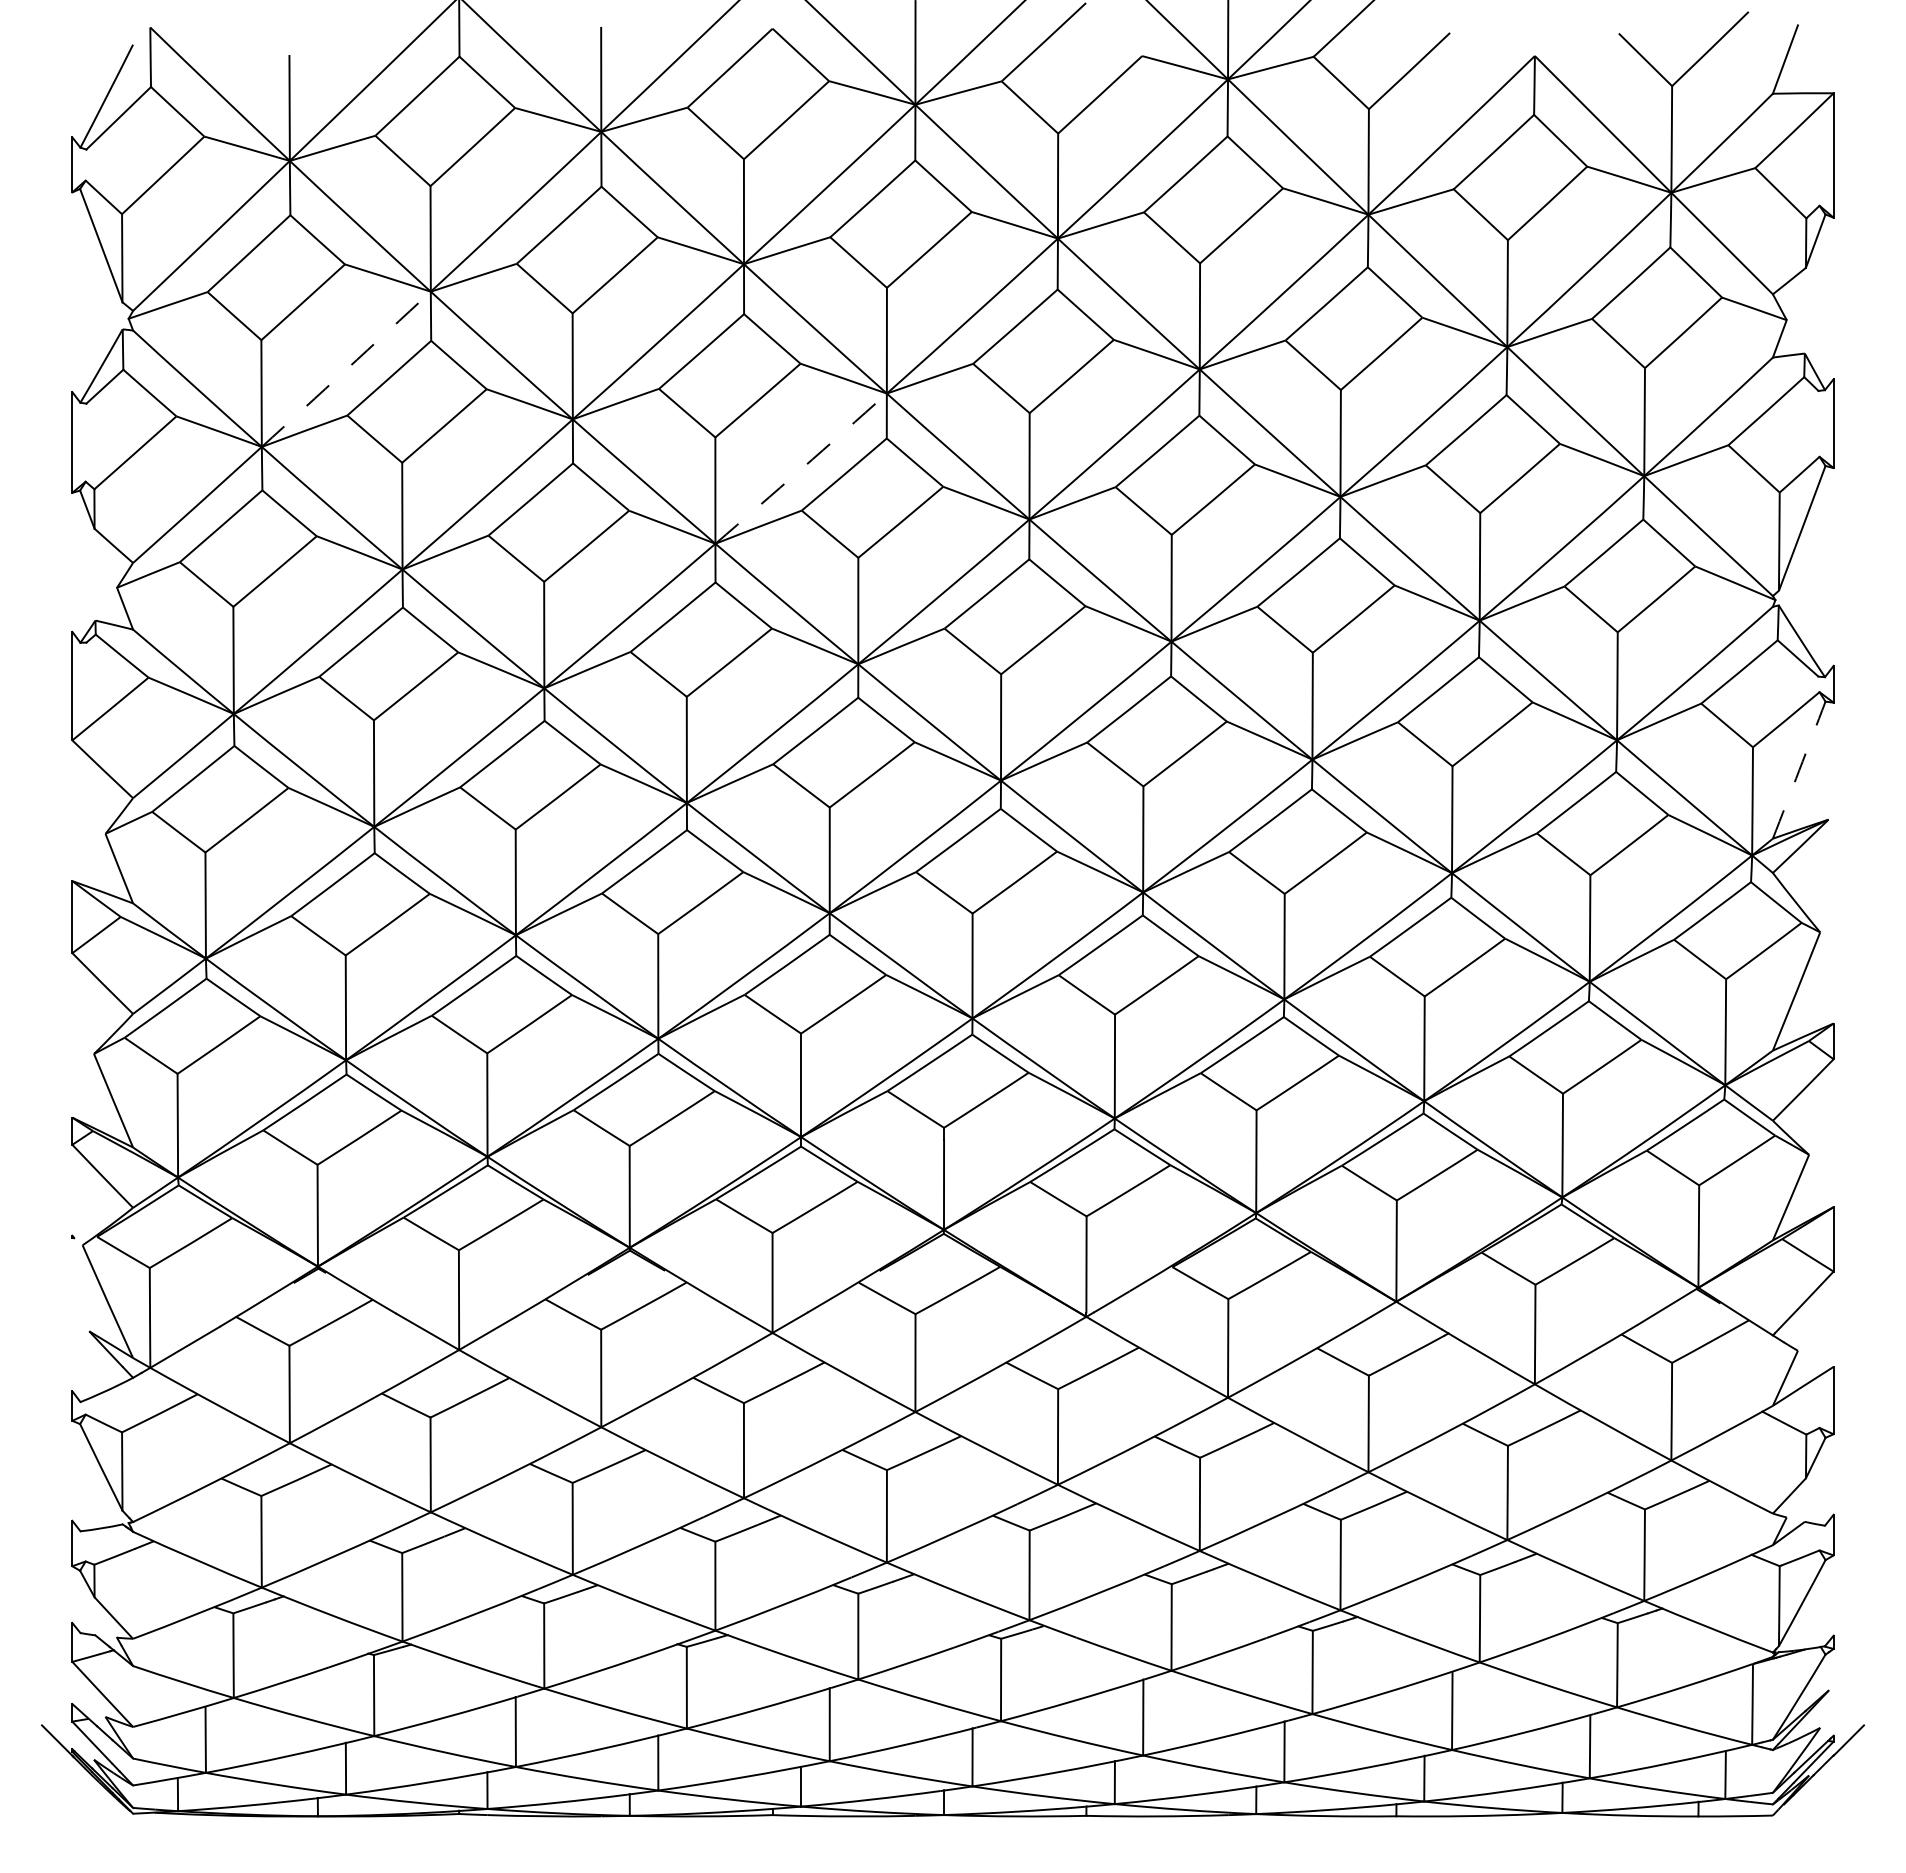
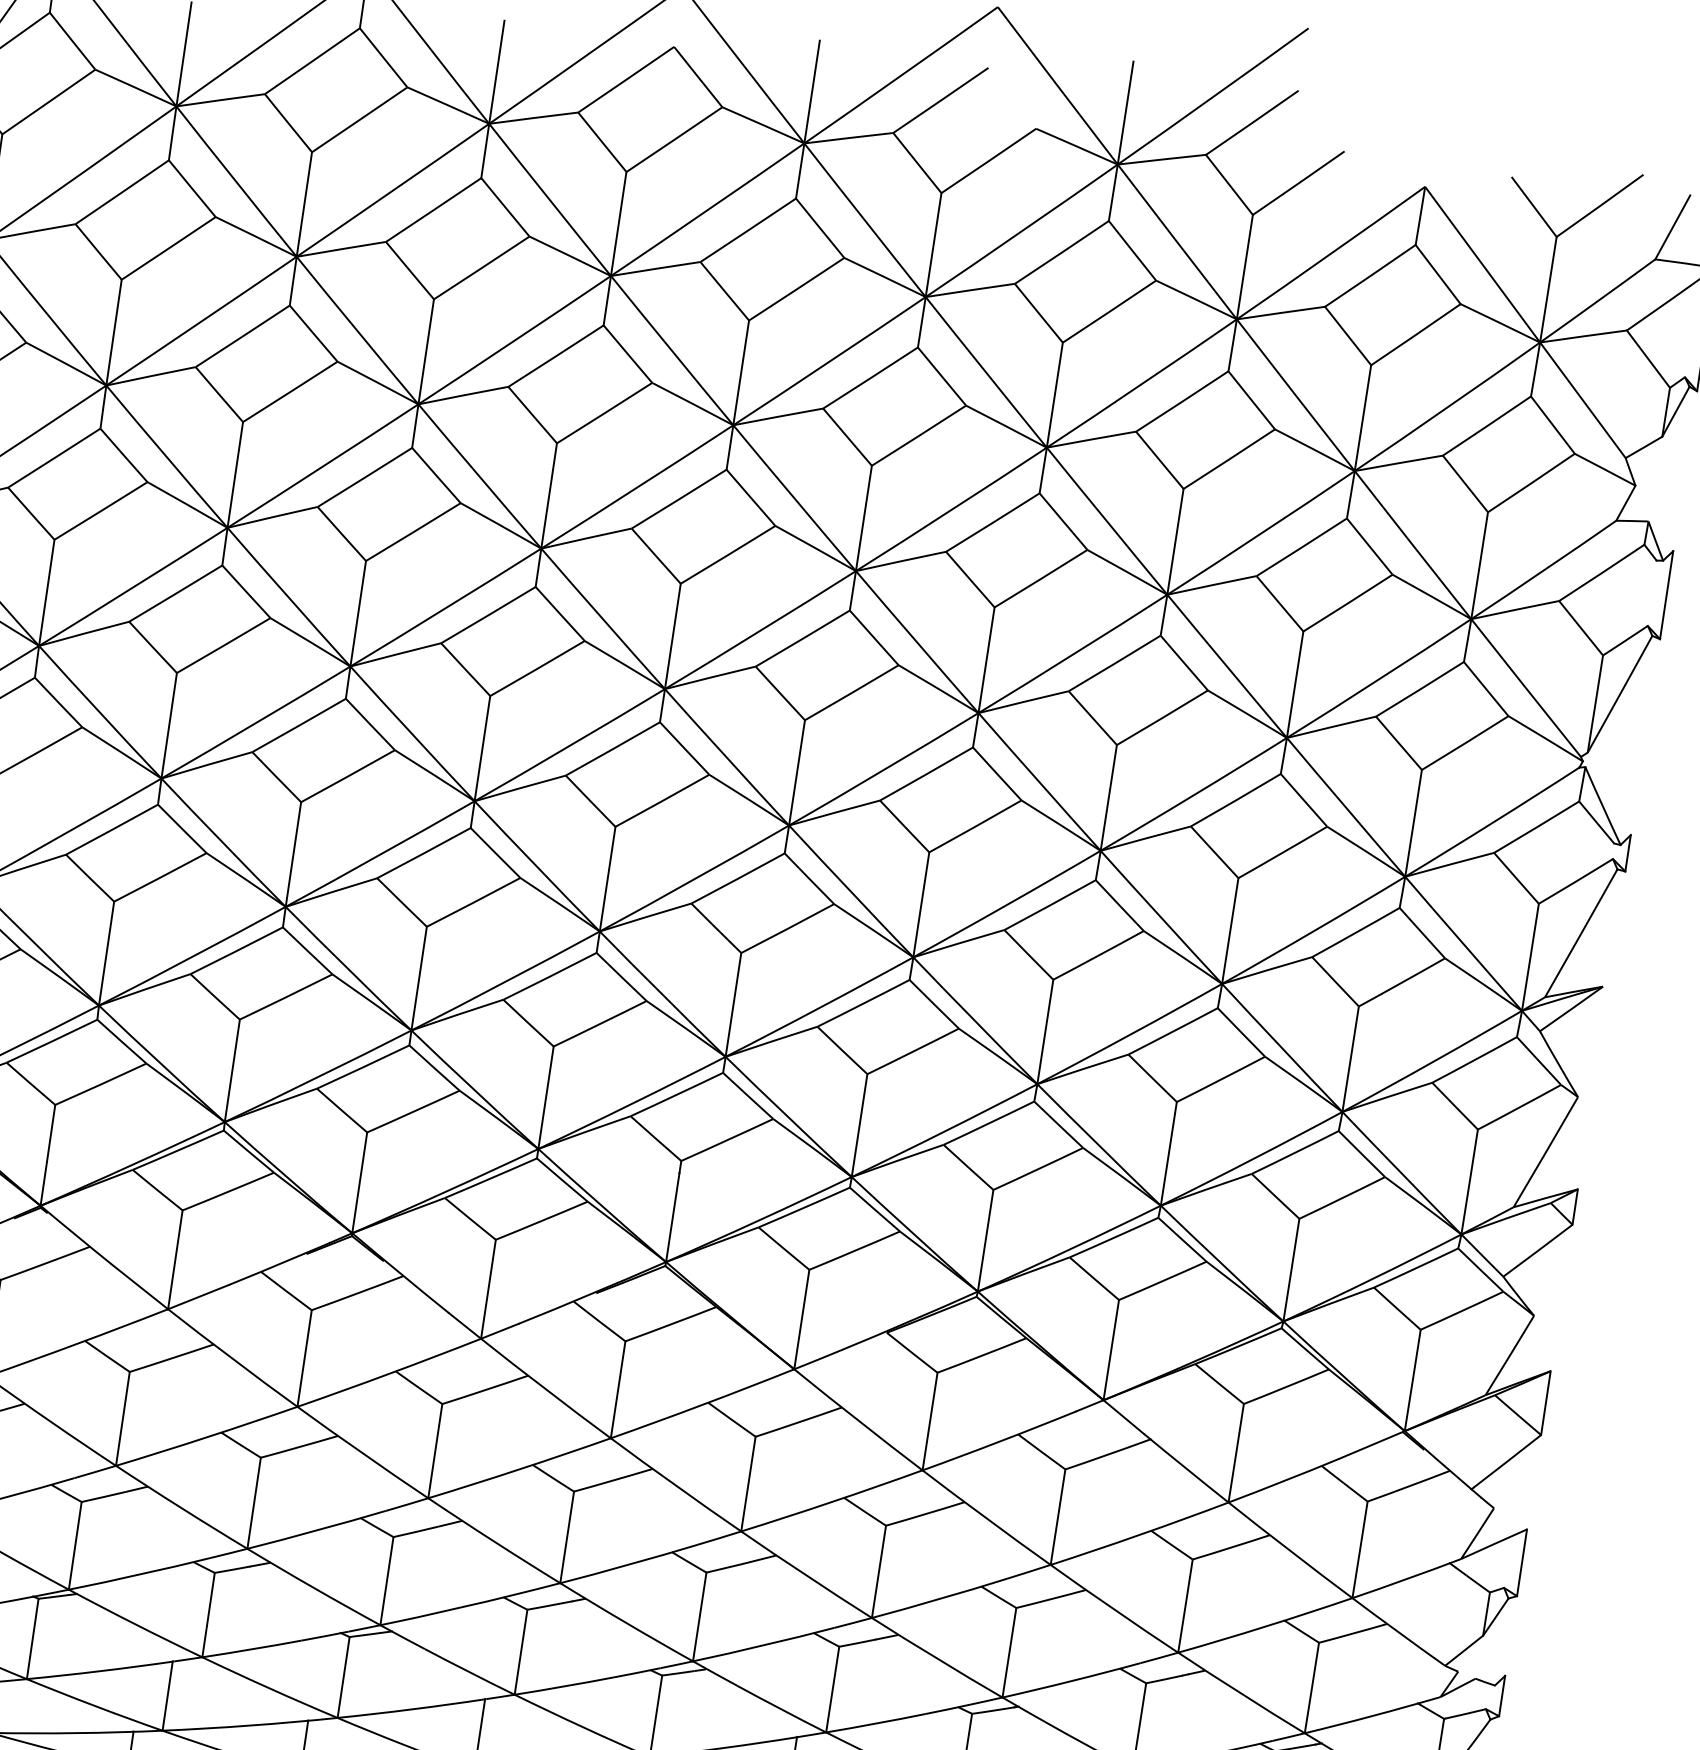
arc: (346, 369) -> (201, 321), dashed -> solid
arc: (801, 469) -> (637, 487), dashed -> solid
arc: (1799, 770) -> (1581, 933), dashed -> solid

